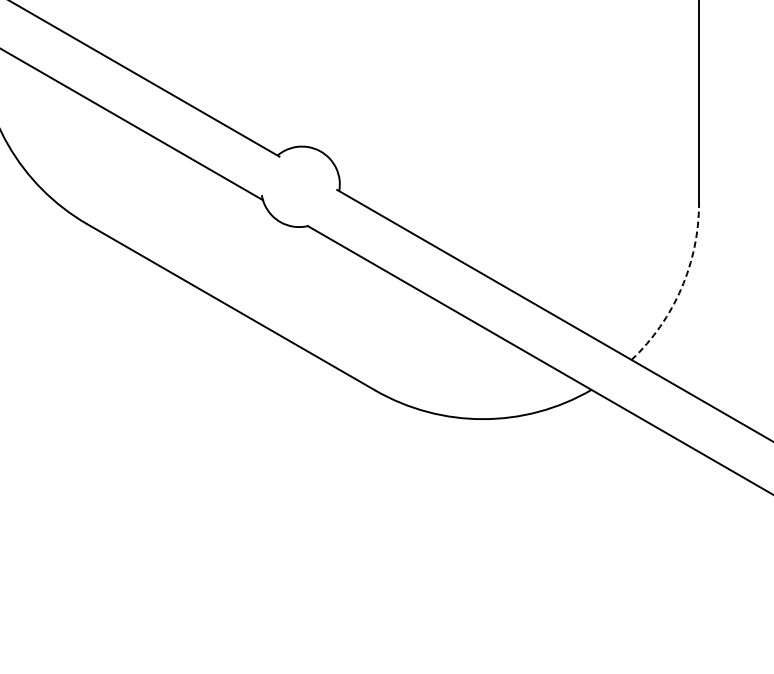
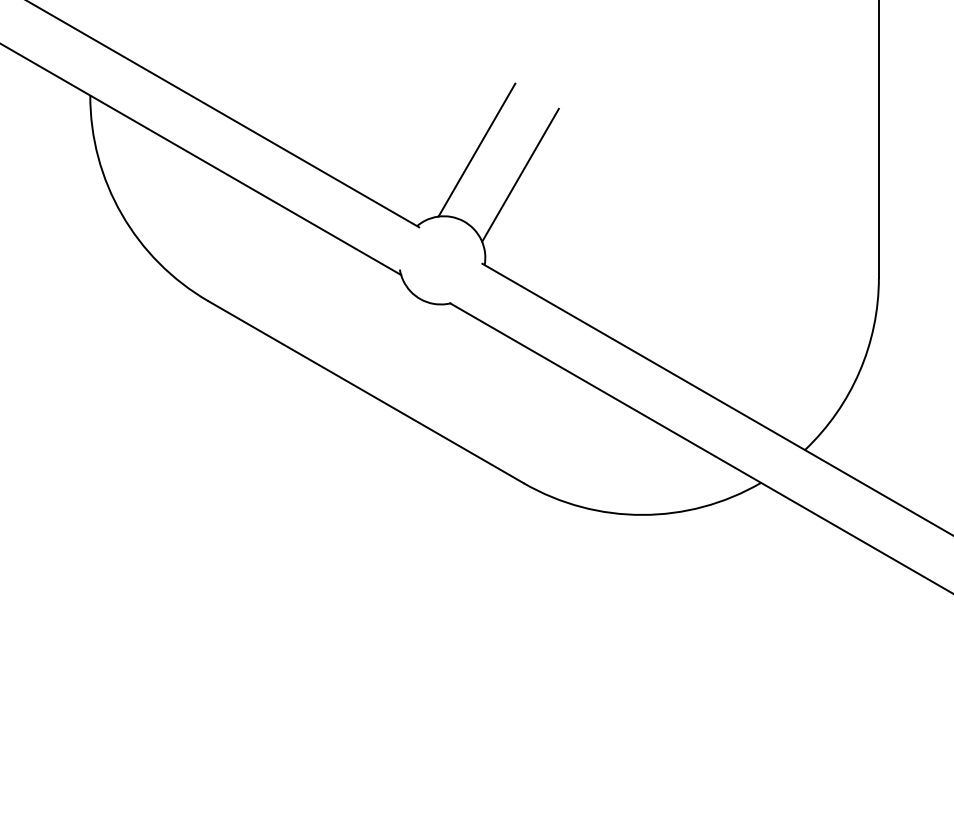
line: (331, 85) -> (476, 149), added
line: (371, 108) -> (520, 174), added
arc: (681, 288) -> (859, 371), dashed -> solid

